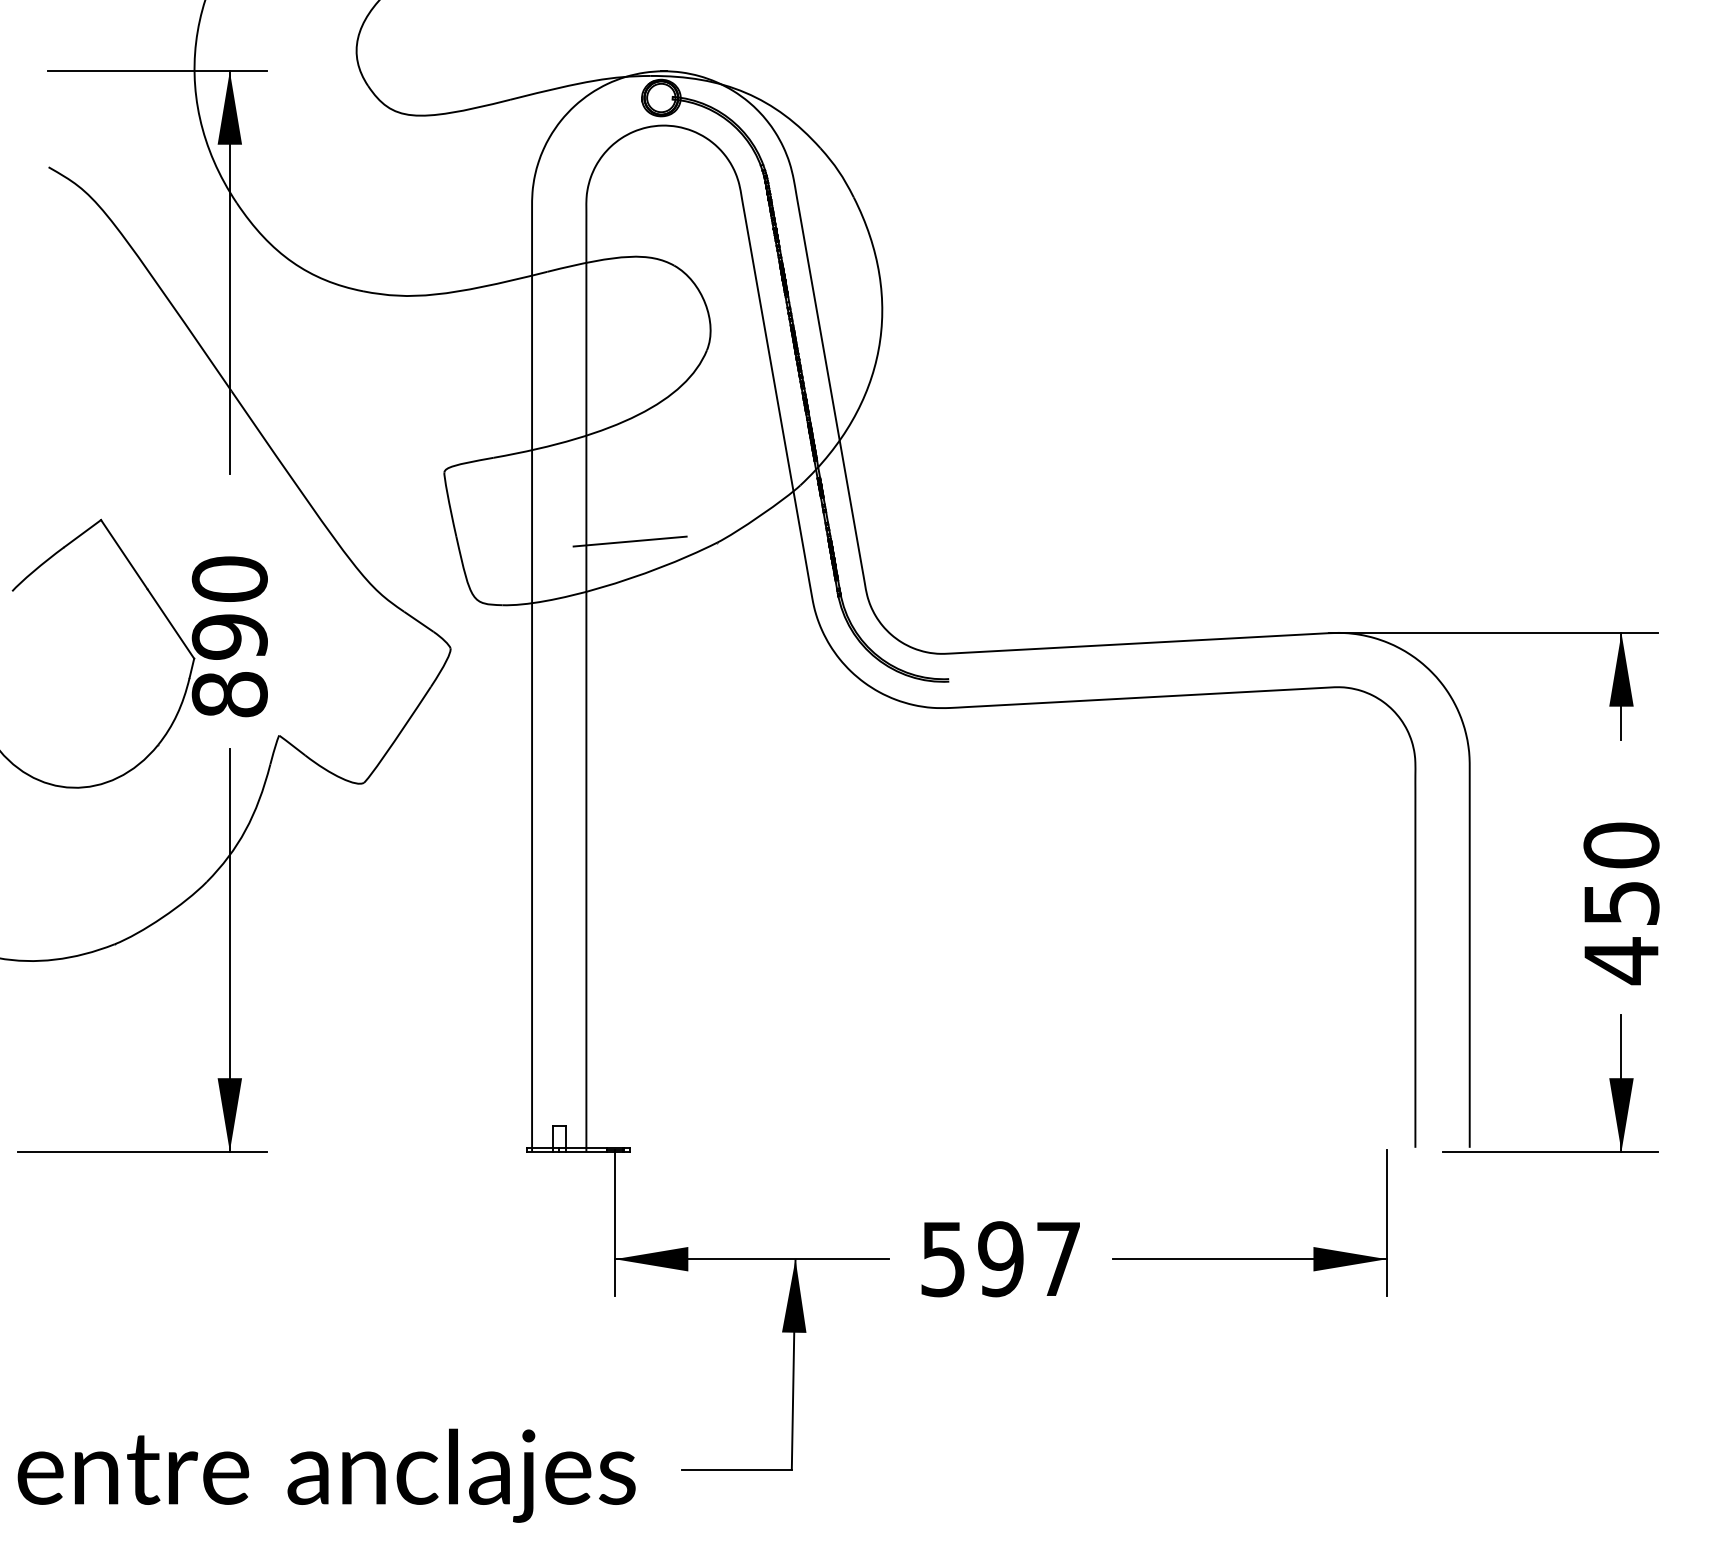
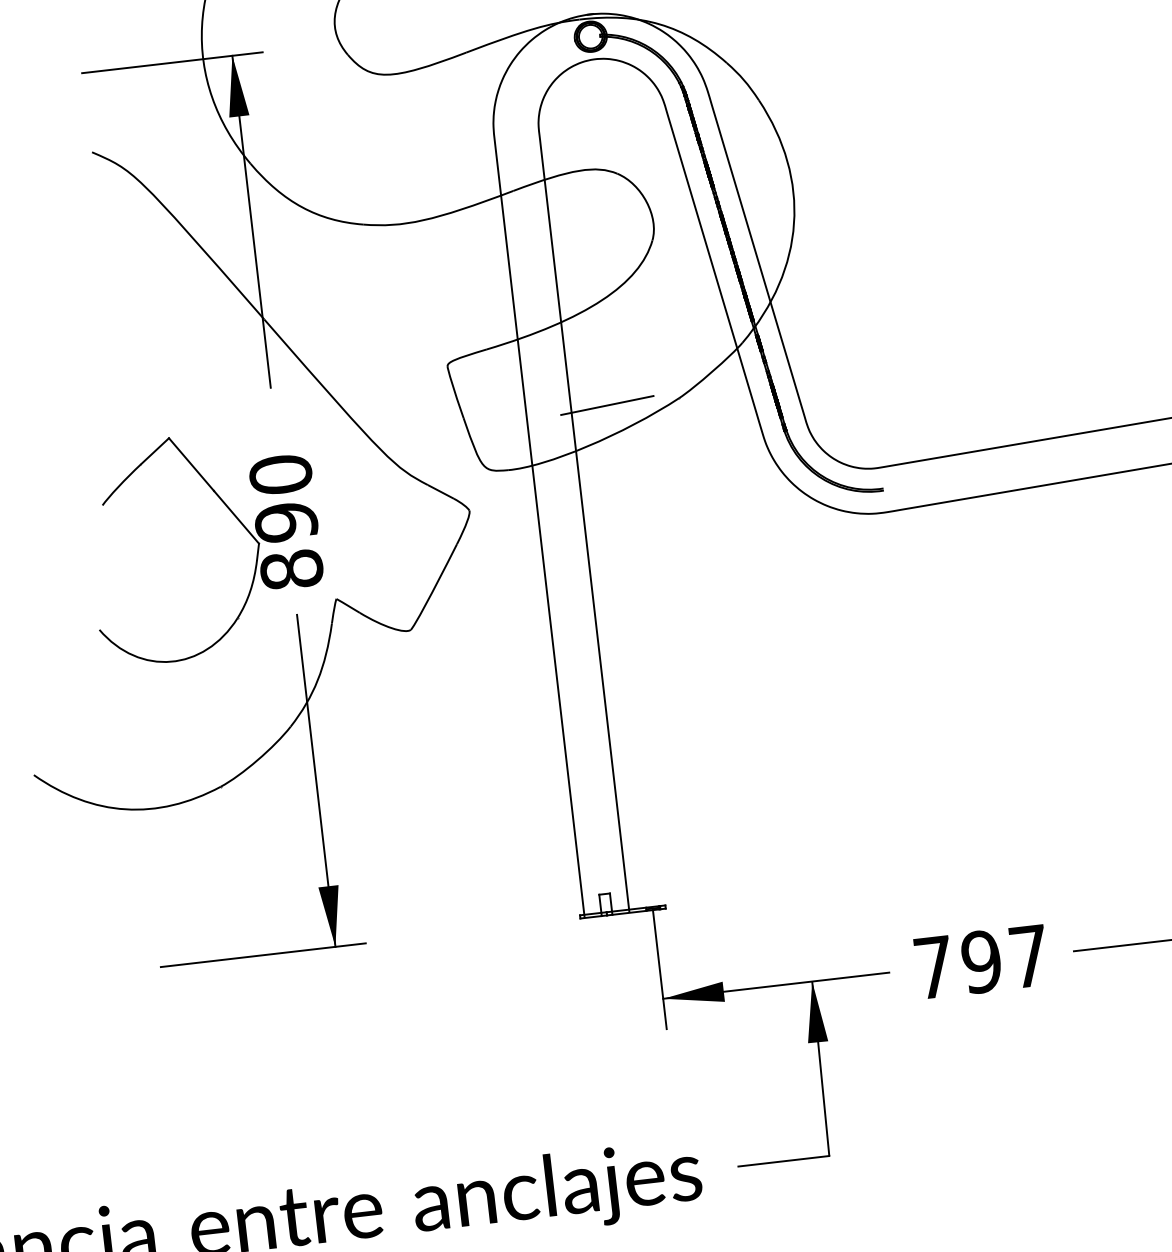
text: (942, 1259) -> (933, 967), 597 -> 797

